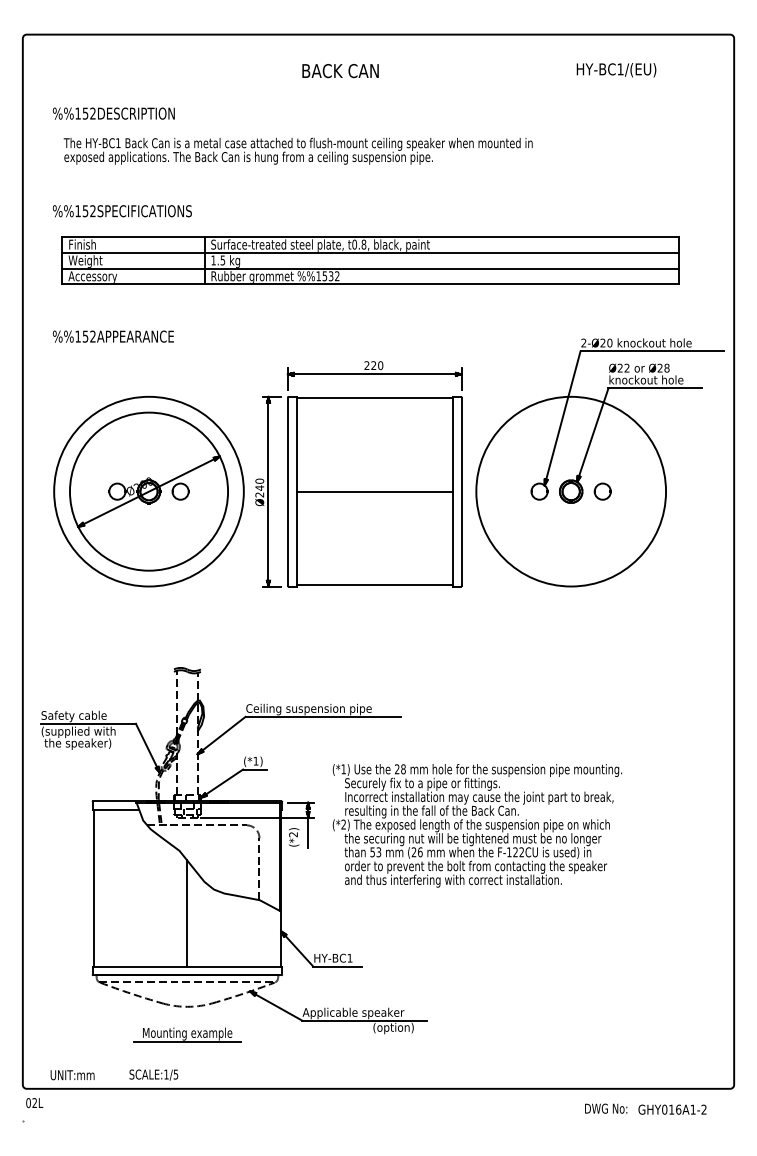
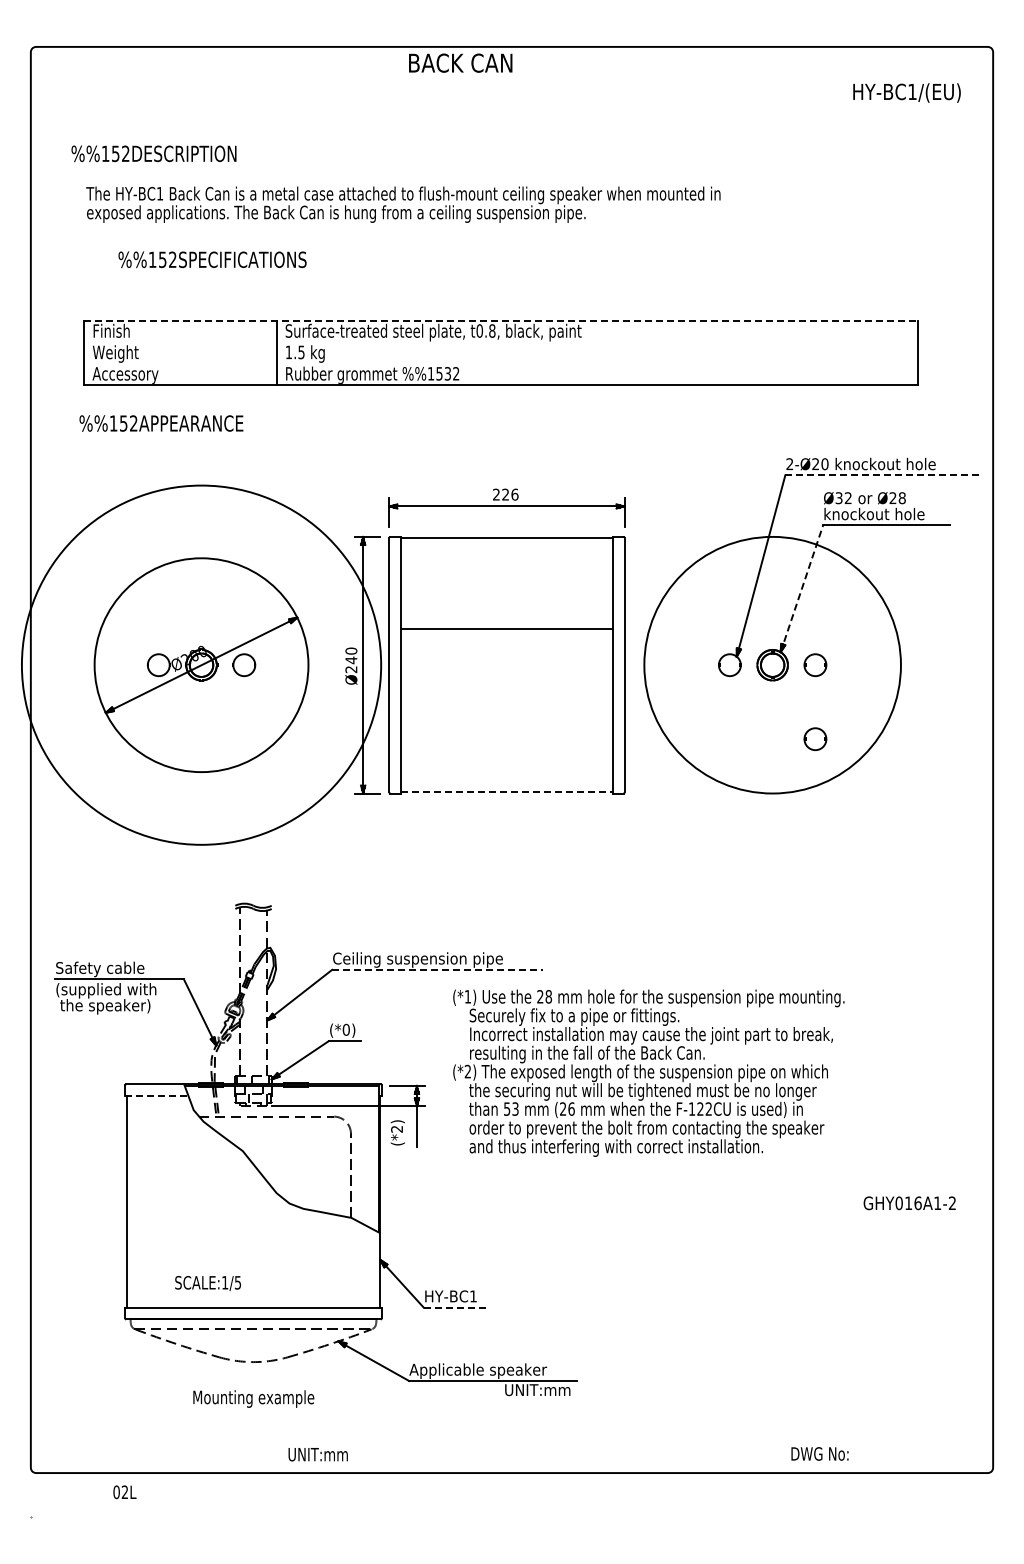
text: (616, 69) -> (906, 92), moved
text: (340, 70) -> (460, 62), moved
text: (122, 210) -> (212, 259), moved
line: (370, 236) -> (501, 320), solid -> dashed
line: (370, 253) -> (501, 342), removed
line: (370, 268) -> (501, 363), removed
text: (113, 336) -> (161, 423), moved
line: (652, 351) -> (882, 475), solid -> dashed
text: (380, 365) -> (514, 494), 220 -> 226
text: (619, 368) -> (838, 498), Ø22 -> Ø32
line: (592, 434) -> (801, 588), solid -> dashed
circle: (148, 491) -> (201, 664), size x1.4
line: (374, 491) -> (506, 629), moved
part: (602, 546) -> (815, 739), added
line: (375, 585) -> (507, 792), solid -> dashed
line: (323, 716) -> (437, 969), solid -> dashed
text: (255, 760) -> (345, 1029), (*1) -> (*0)
line: (115, 809) -> (156, 1095), solid -> dashed
text: (477, 825) -> (648, 1072), moved
line: (187, 913) -> (253, 1235), removed
line: (337, 966) -> (456, 1307), solid -> dashed
text: (397, 1028) -> (537, 1391), (option) -> UNIT:mm
line: (187, 1041) -> (253, 1409), removed
text: (72, 1075) -> (317, 1454), moved
text: (153, 1075) -> (207, 1283), moved
text: (34, 1103) -> (124, 1492), moved
text: (605, 1108) -> (819, 1453), moved
text: (672, 1109) -> (909, 1203), moved

